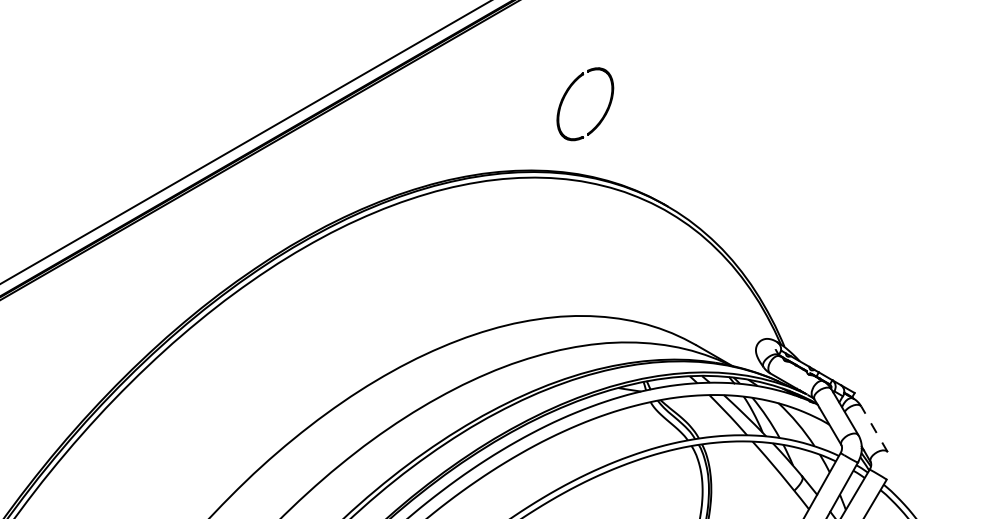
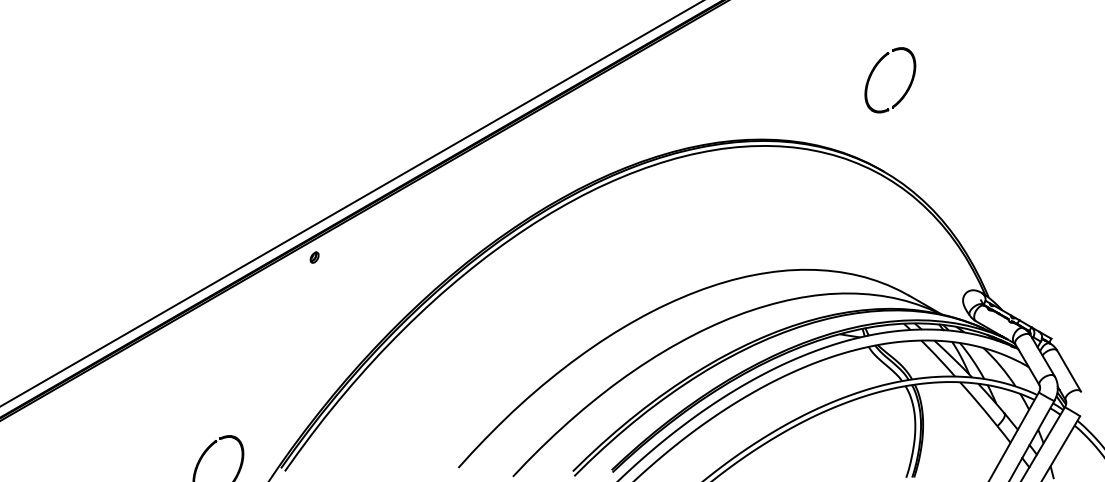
part: (603, 114) -> (906, 89), moved
part: (31, 302) -> (314, 257), added
line: (874, 429) -> (1069, 371), dashed -> solid

